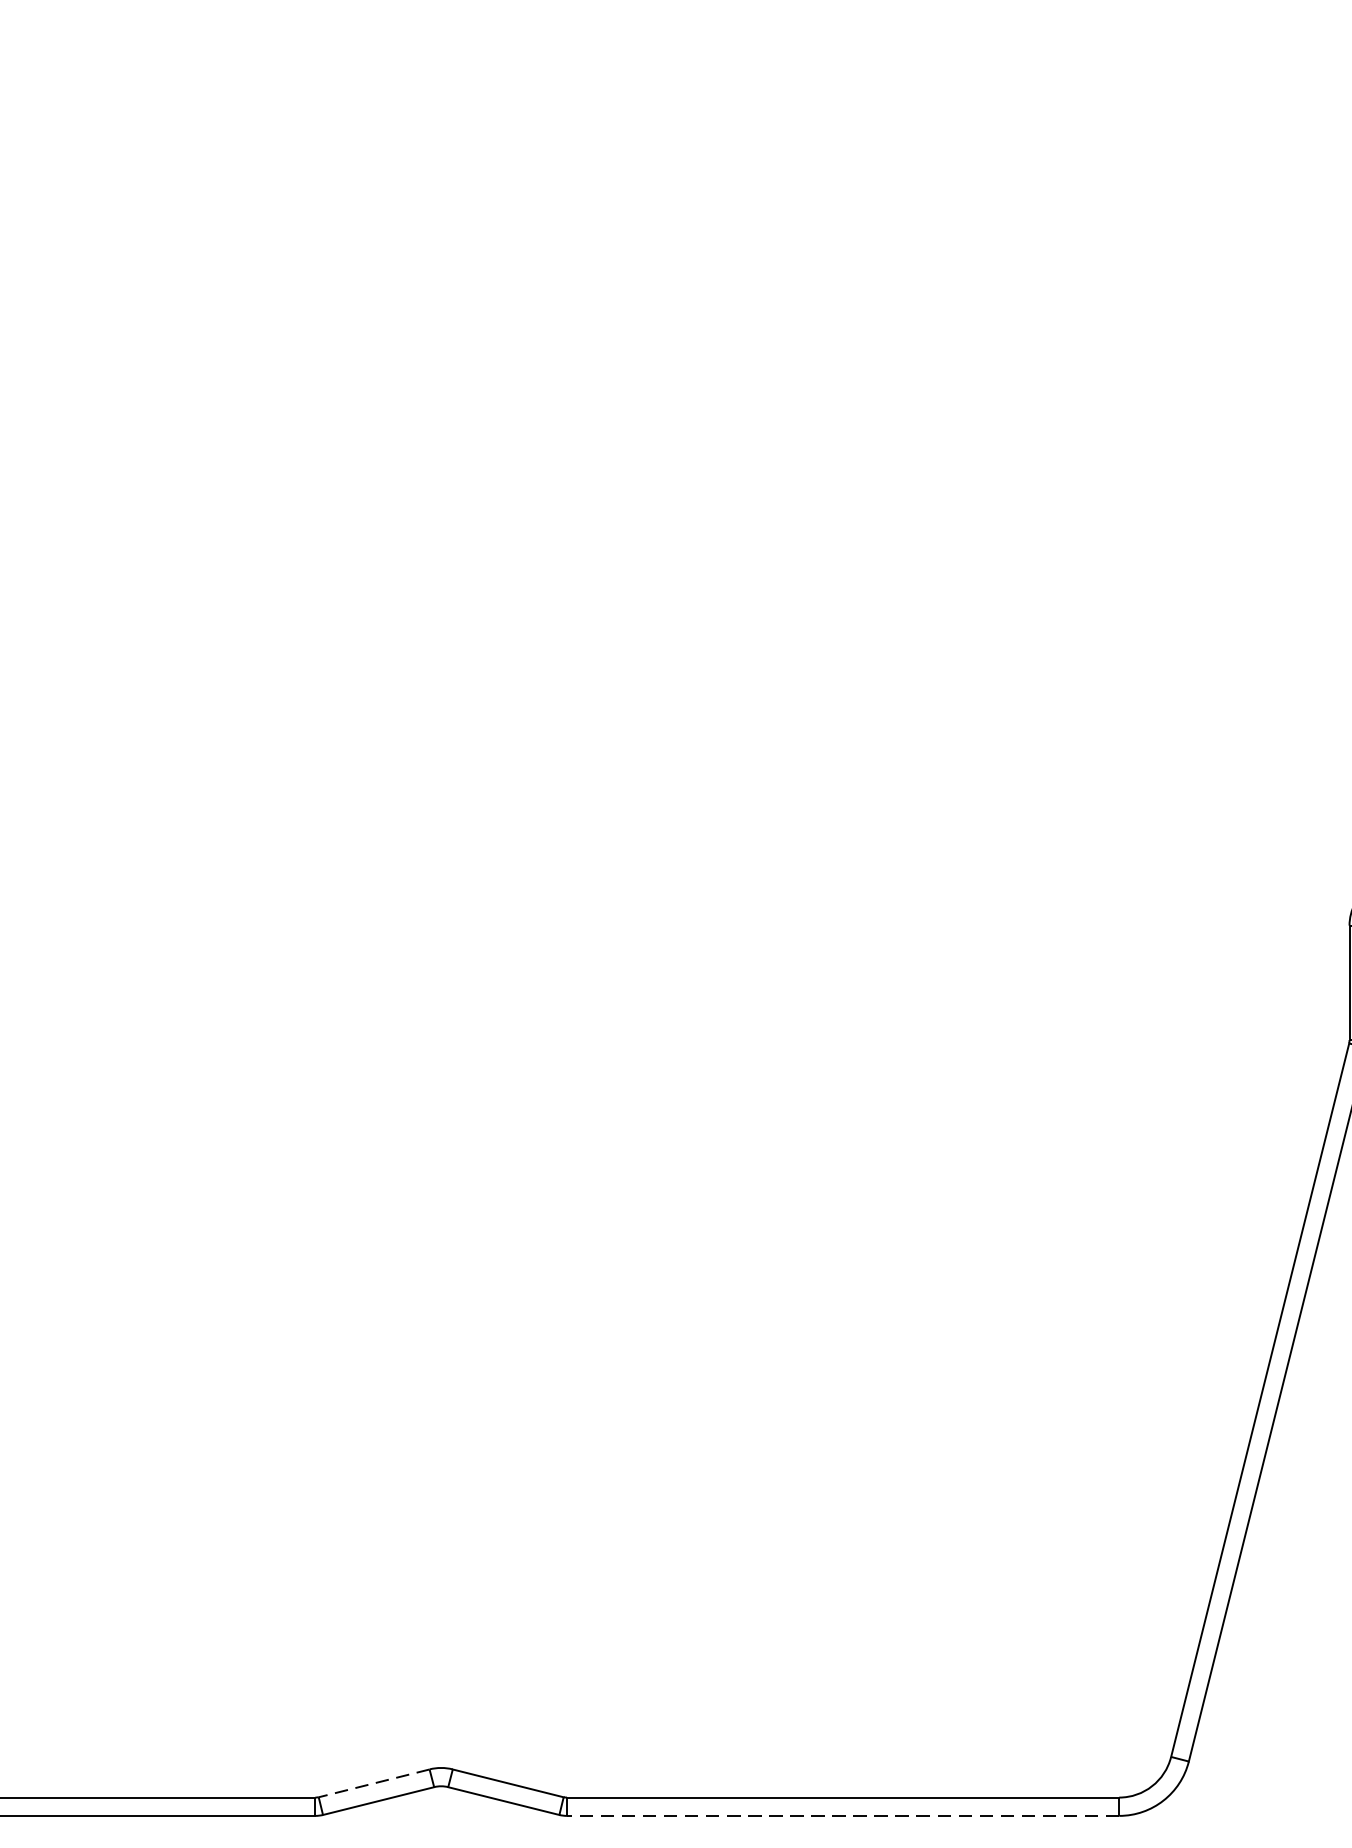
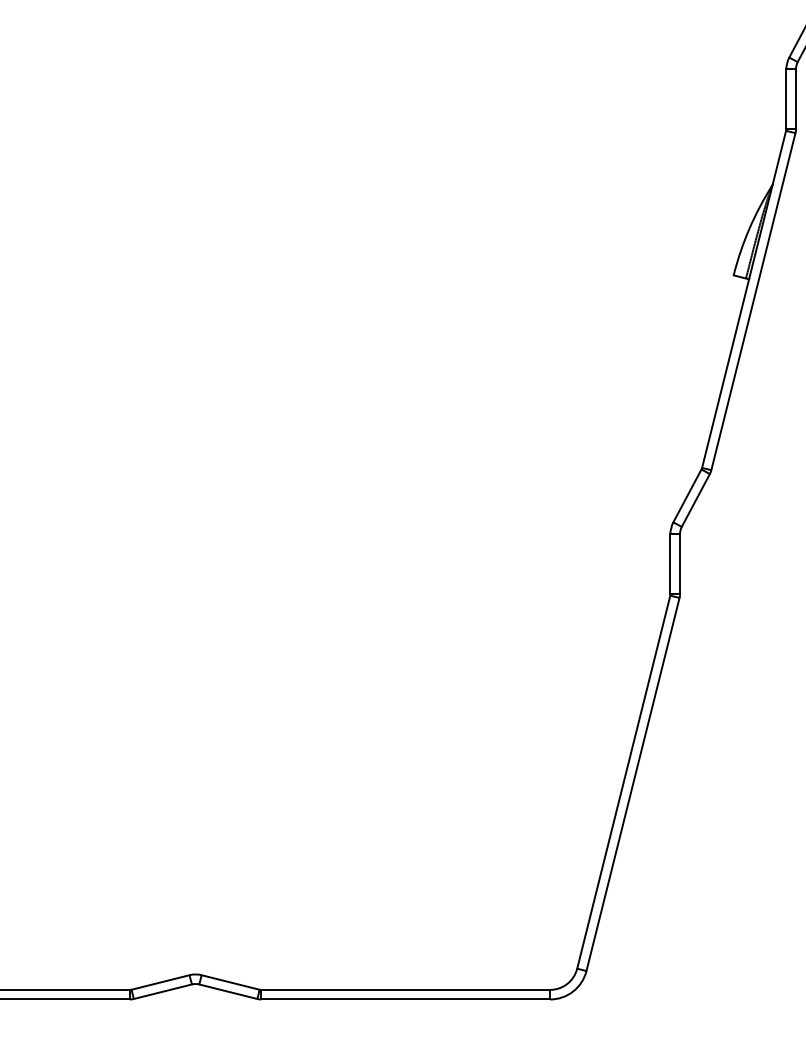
line: (374, 1783) -> (160, 982), dashed -> solid
line: (842, 1815) -> (405, 999), dashed -> solid

